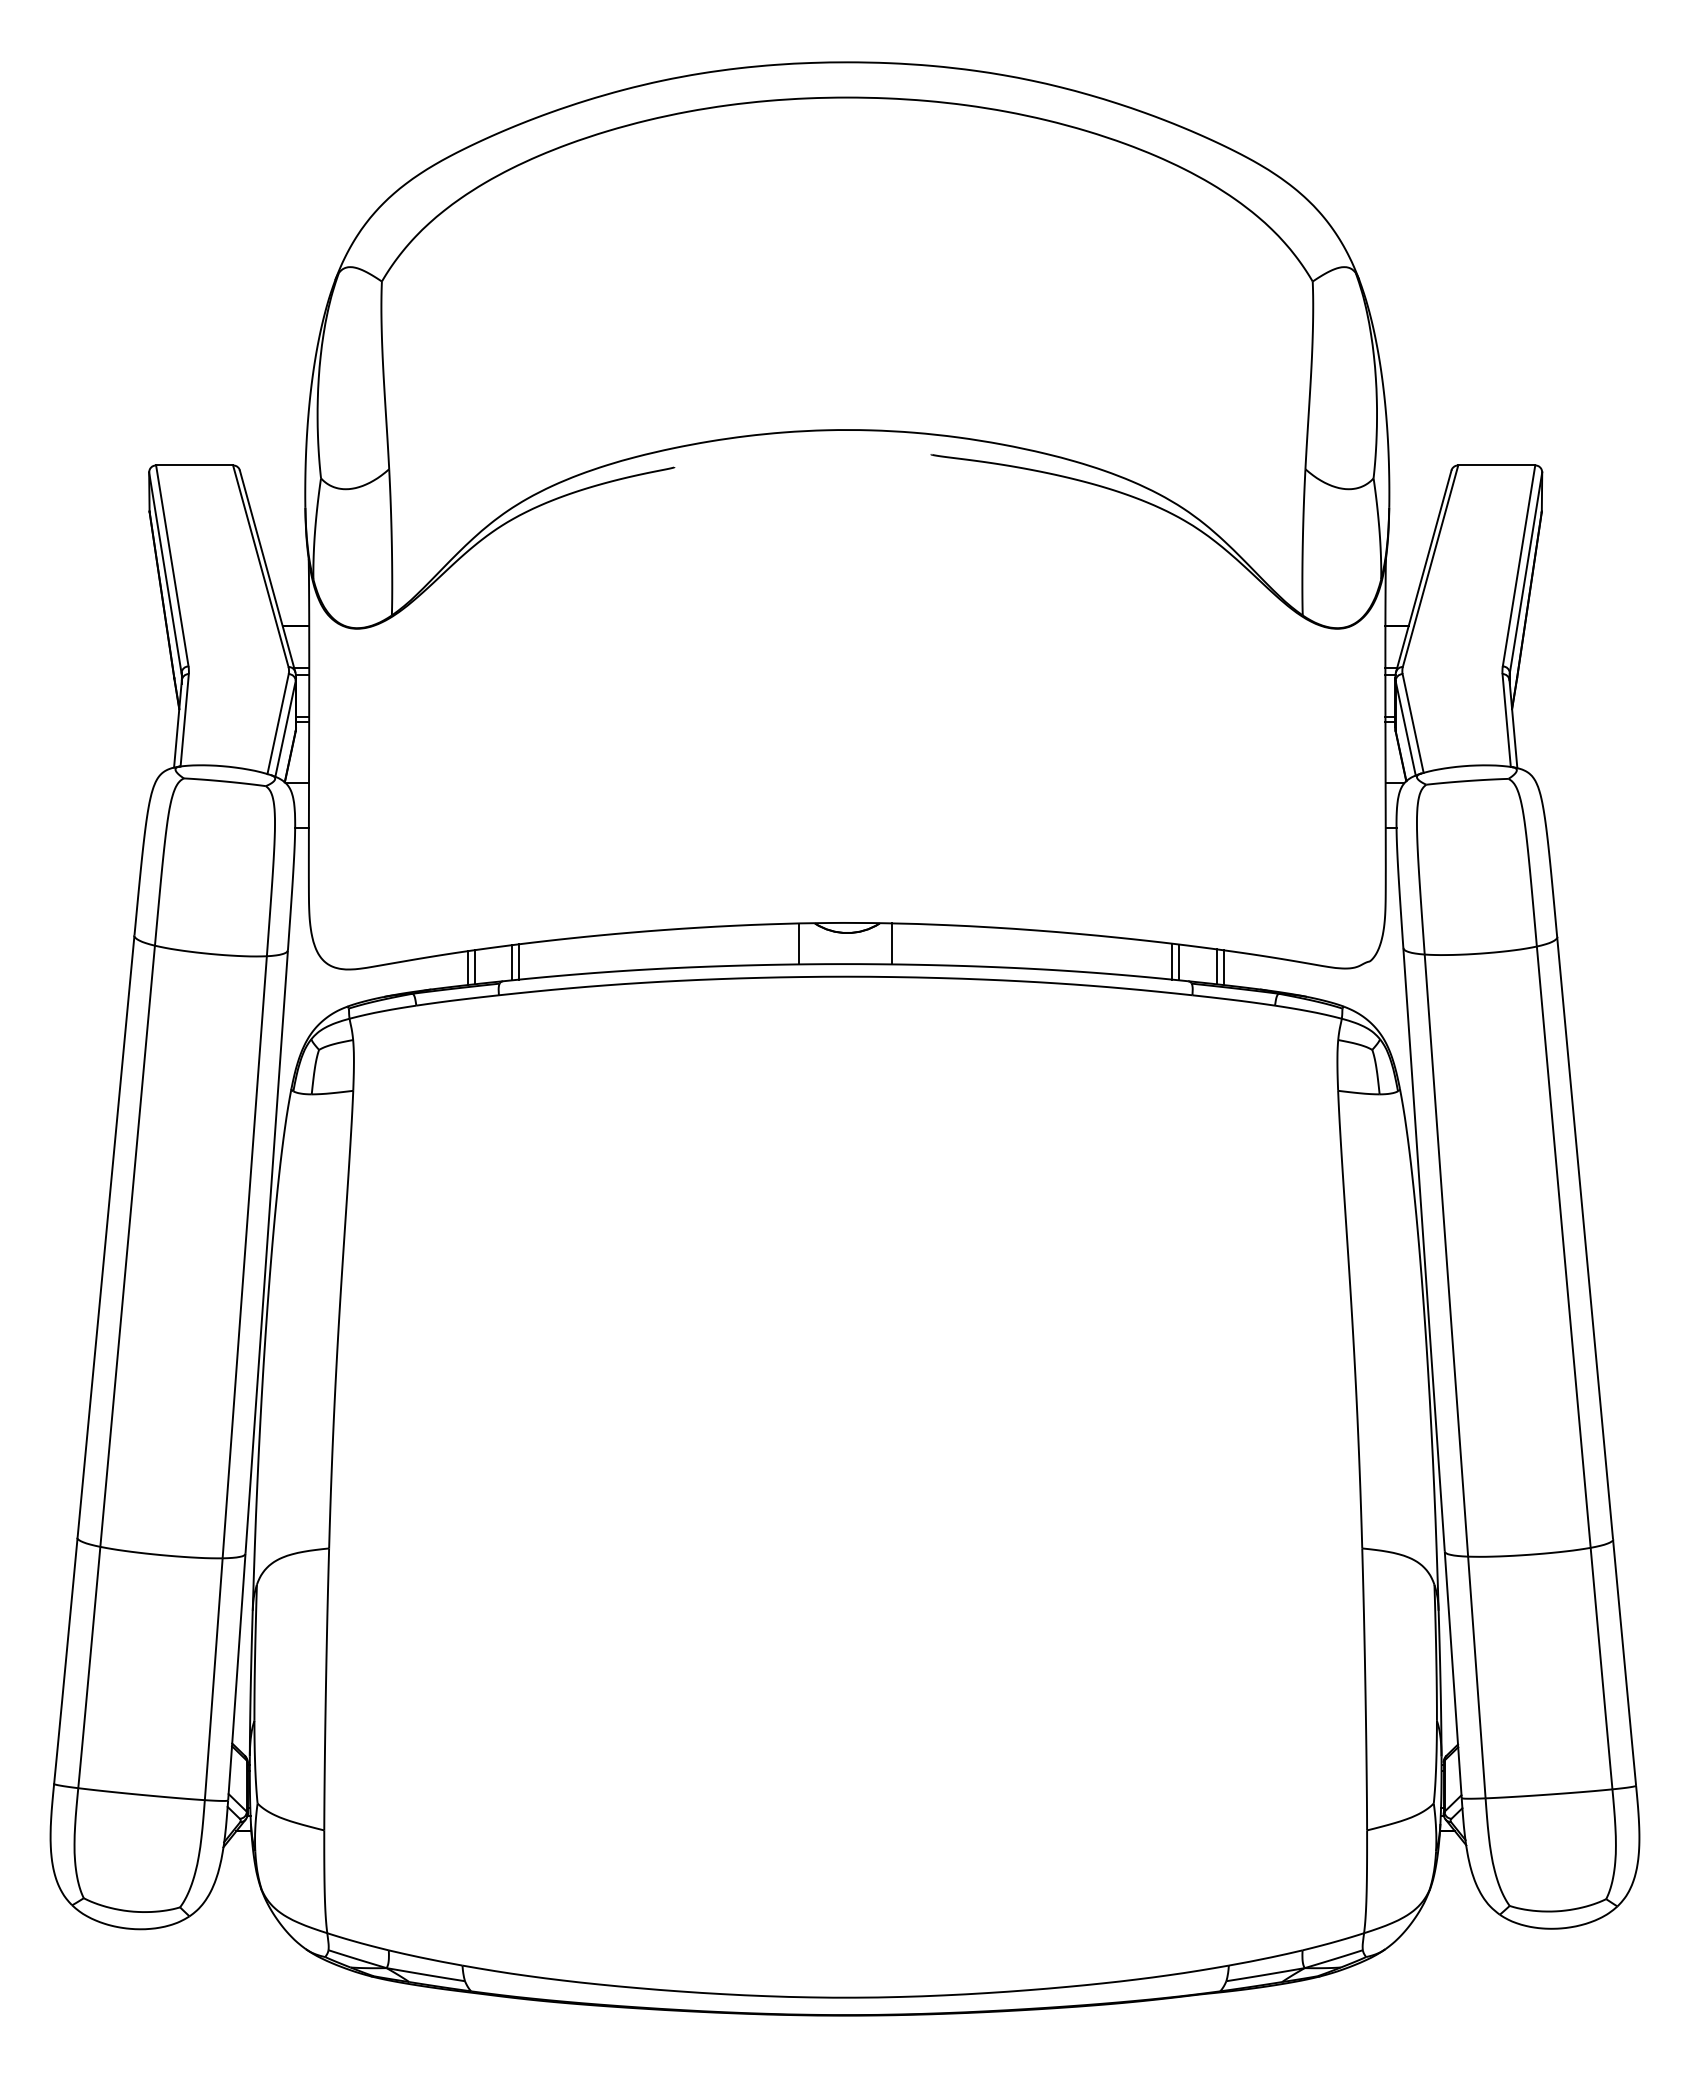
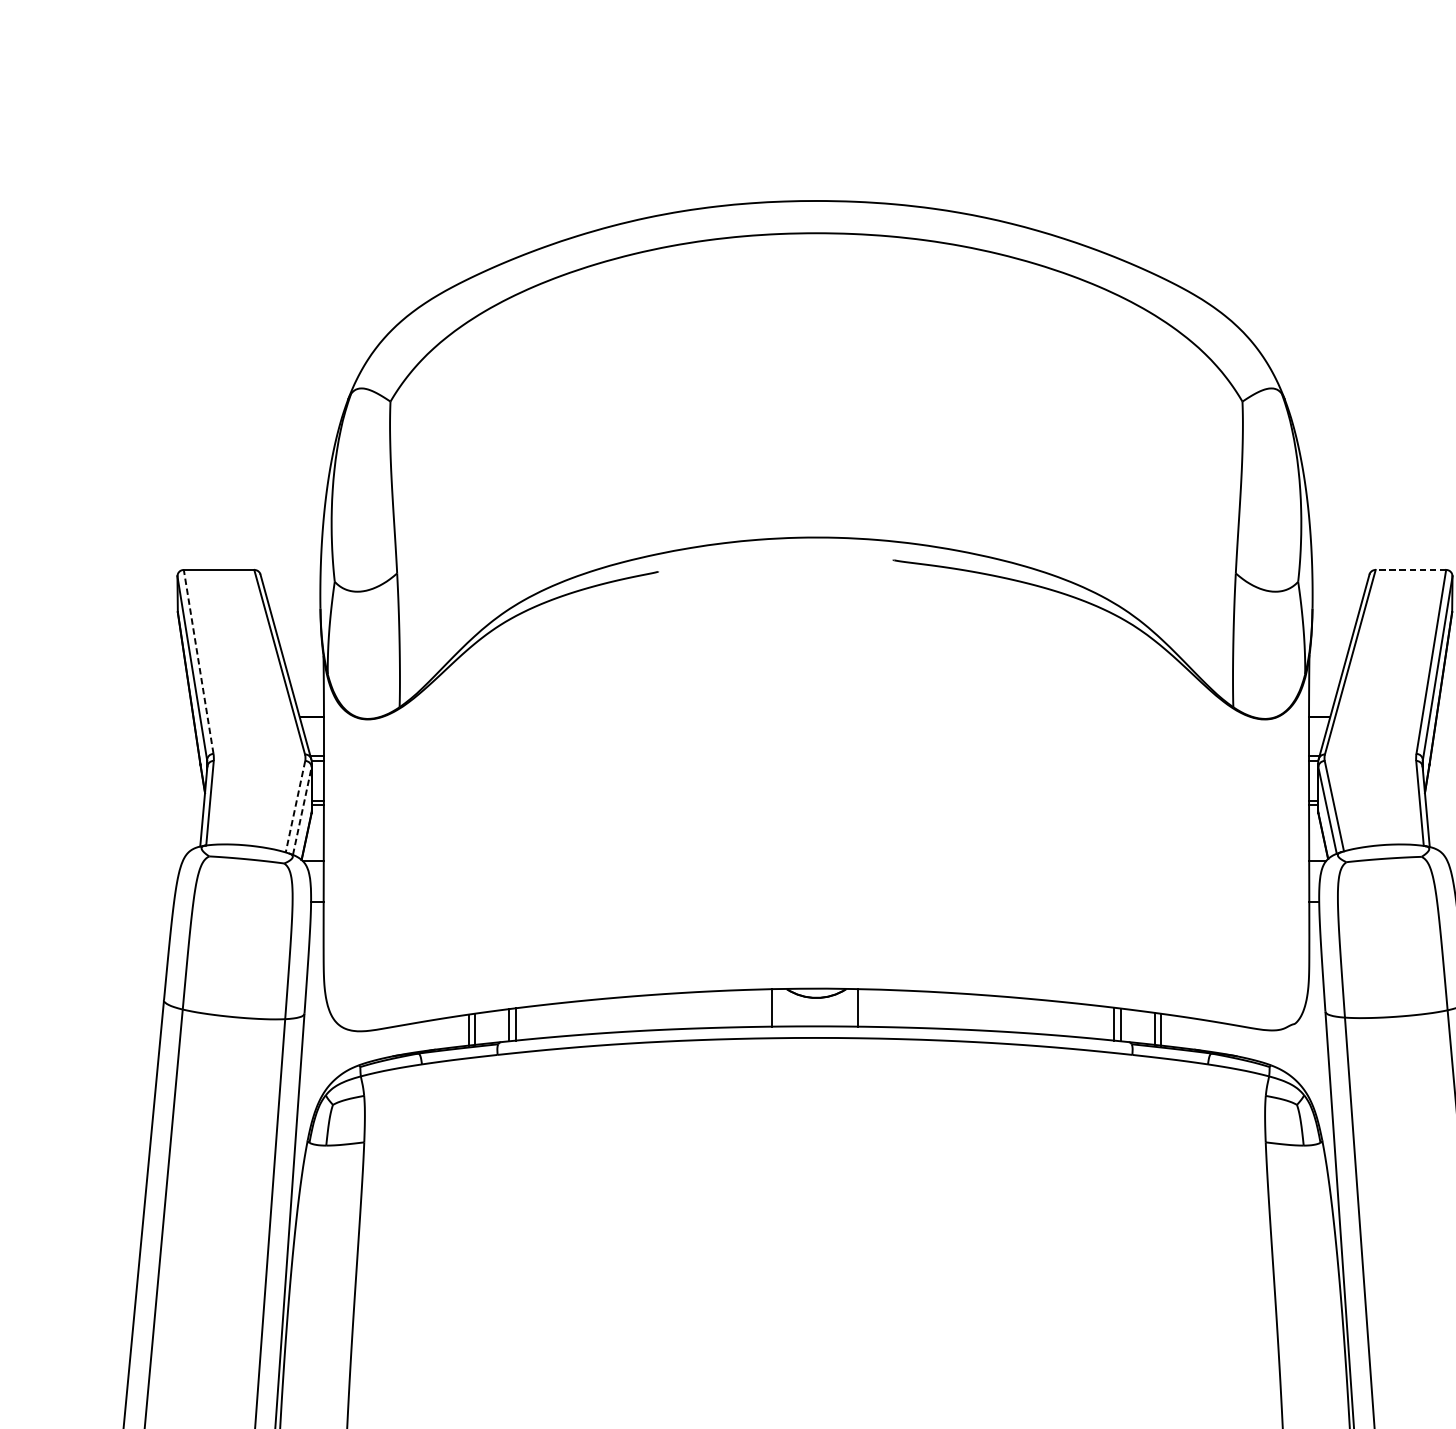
line: (1496, 465) -> (1410, 570), solid -> dashed
line: (172, 565) -> (198, 661), solid -> dashed
line: (278, 724) -> (295, 807), solid -> dashed
line: (285, 728) -> (302, 810), solid -> dashed

